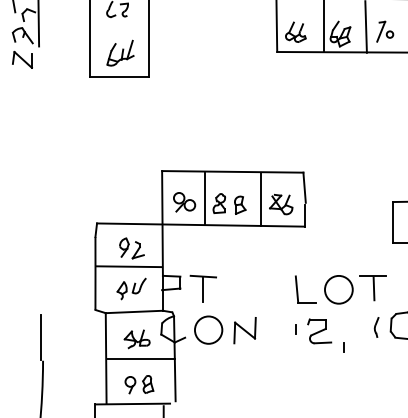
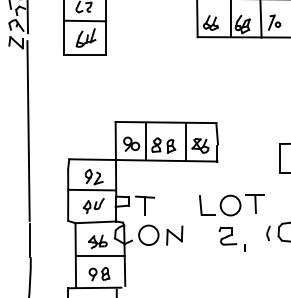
line: (118, 28) -> (84, 20), added
line: (39, 183) -> (28, 130), added
part: (340, 289) -> (231, 205), moved
line: (295, 328) -> (210, 234), removed

